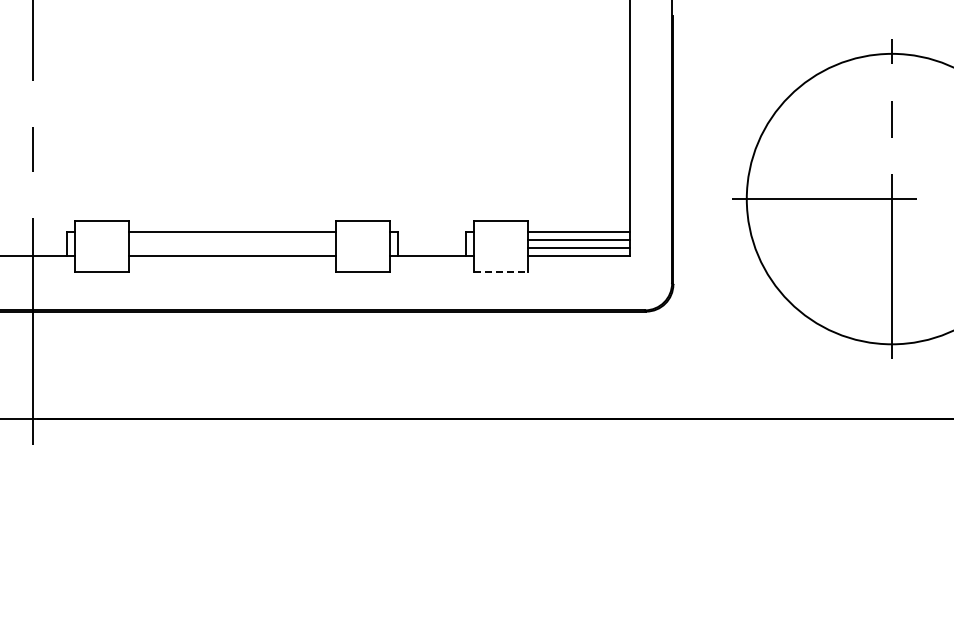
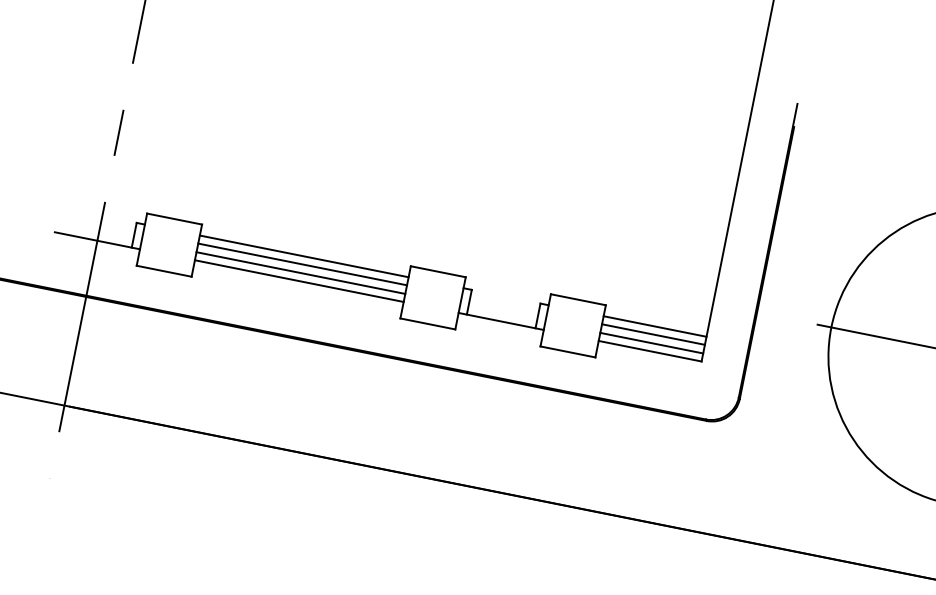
line: (232, 239) -> (302, 264), added
line: (232, 248) -> (300, 273), added
line: (501, 272) -> (568, 352), dashed -> solid

